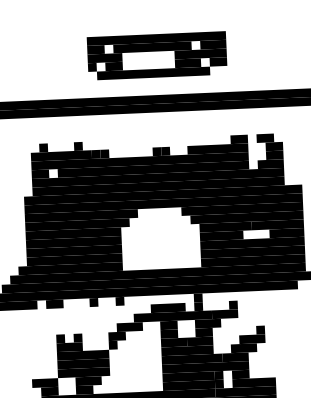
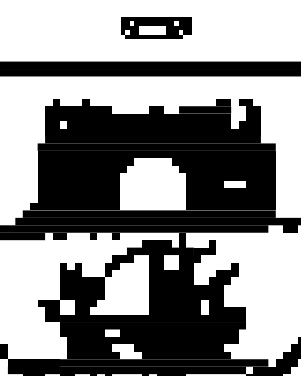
part: (156, 55) -> (156, 27), size x0.6

